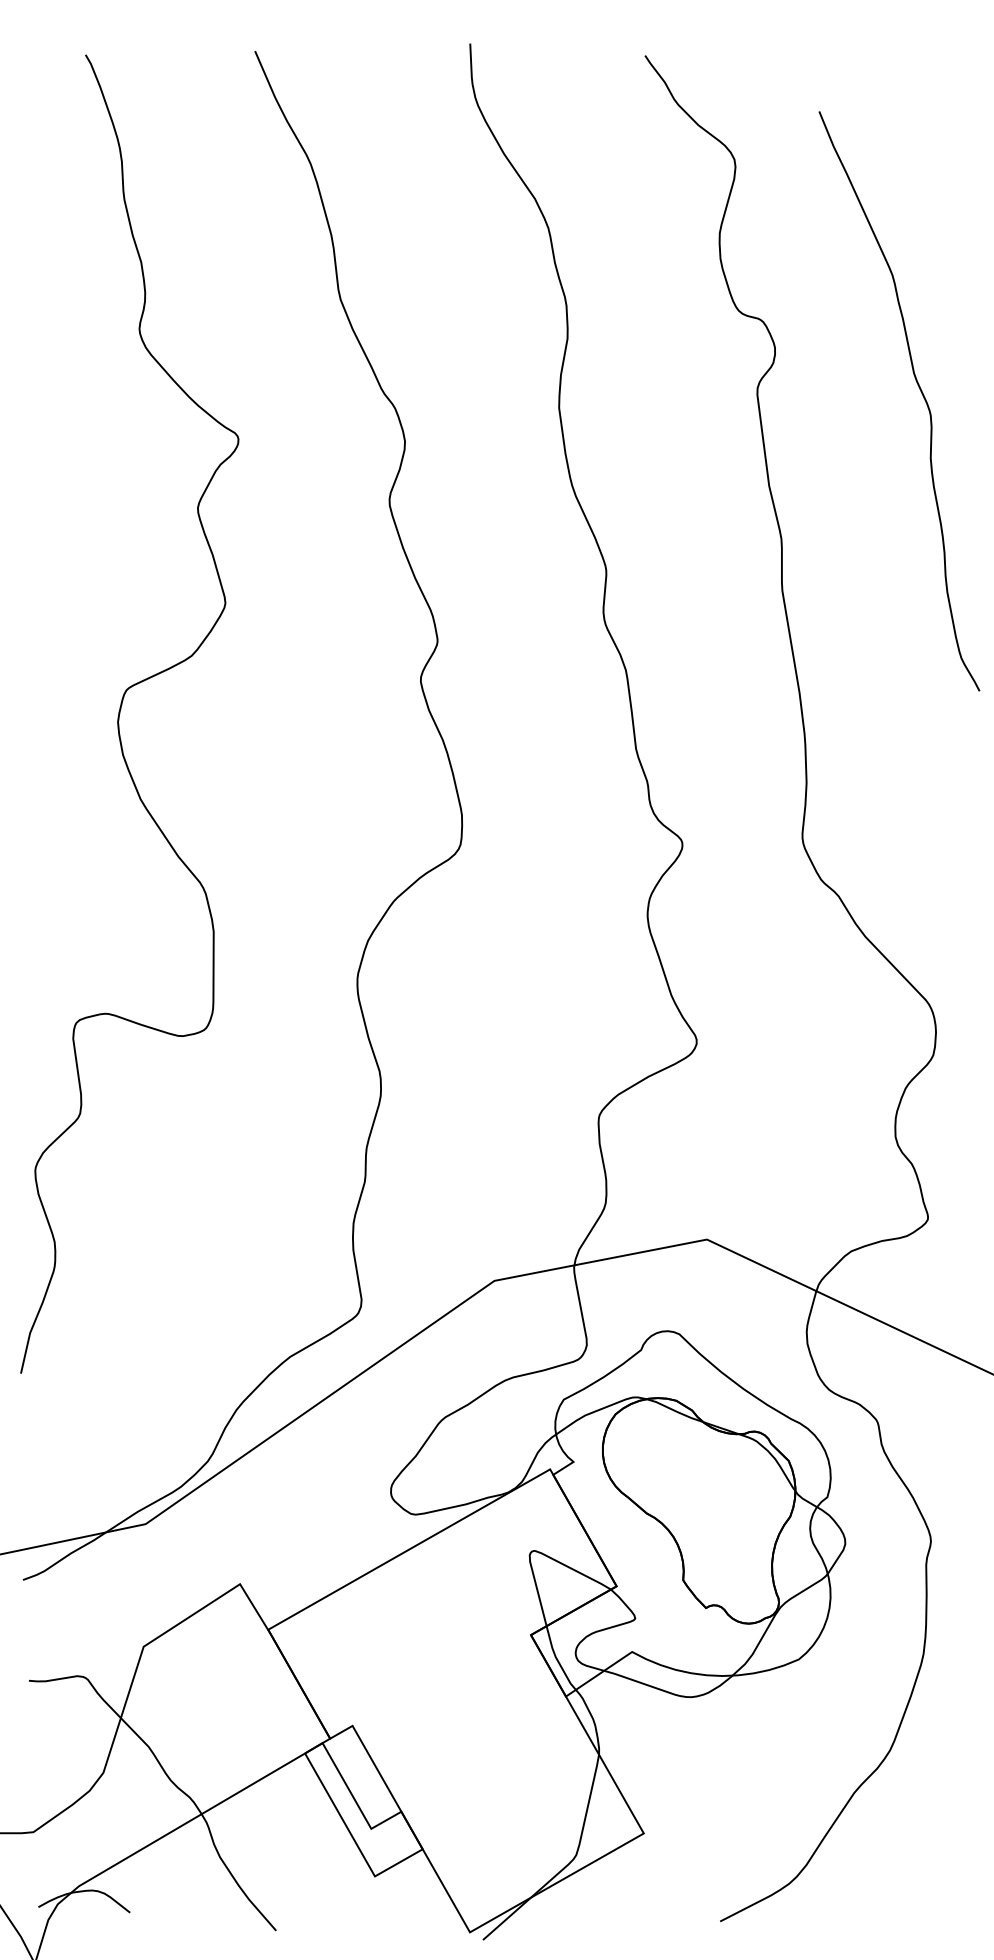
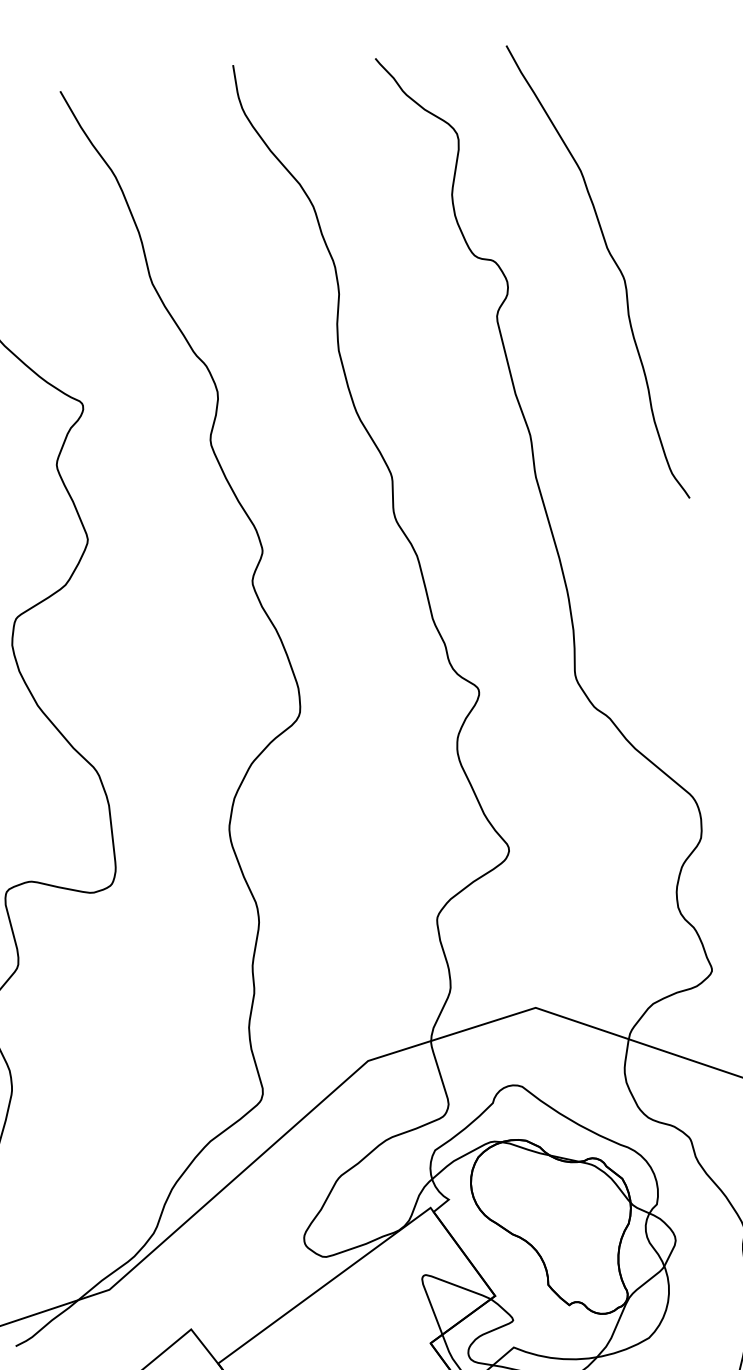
curve: (920, 391) -> (614, 262), moved

